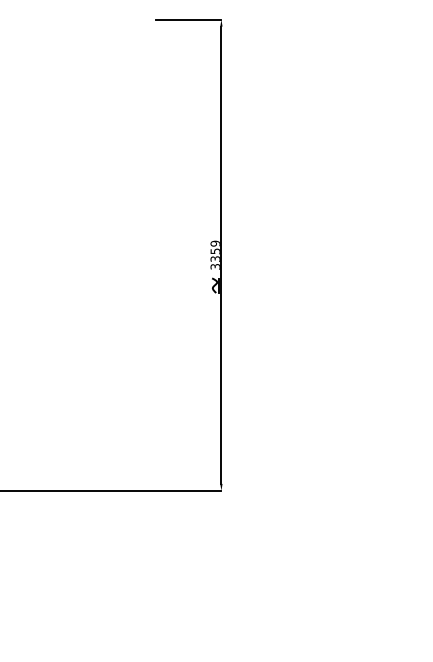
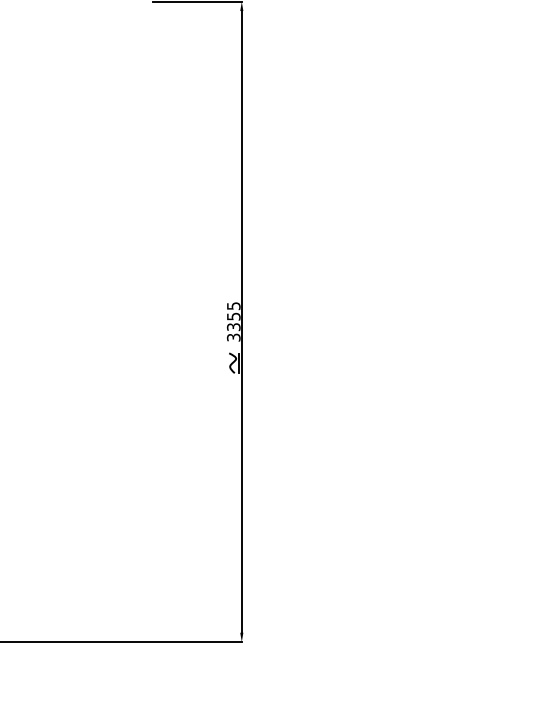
text: (214, 243) -> (232, 305), 3359 -> 3355

